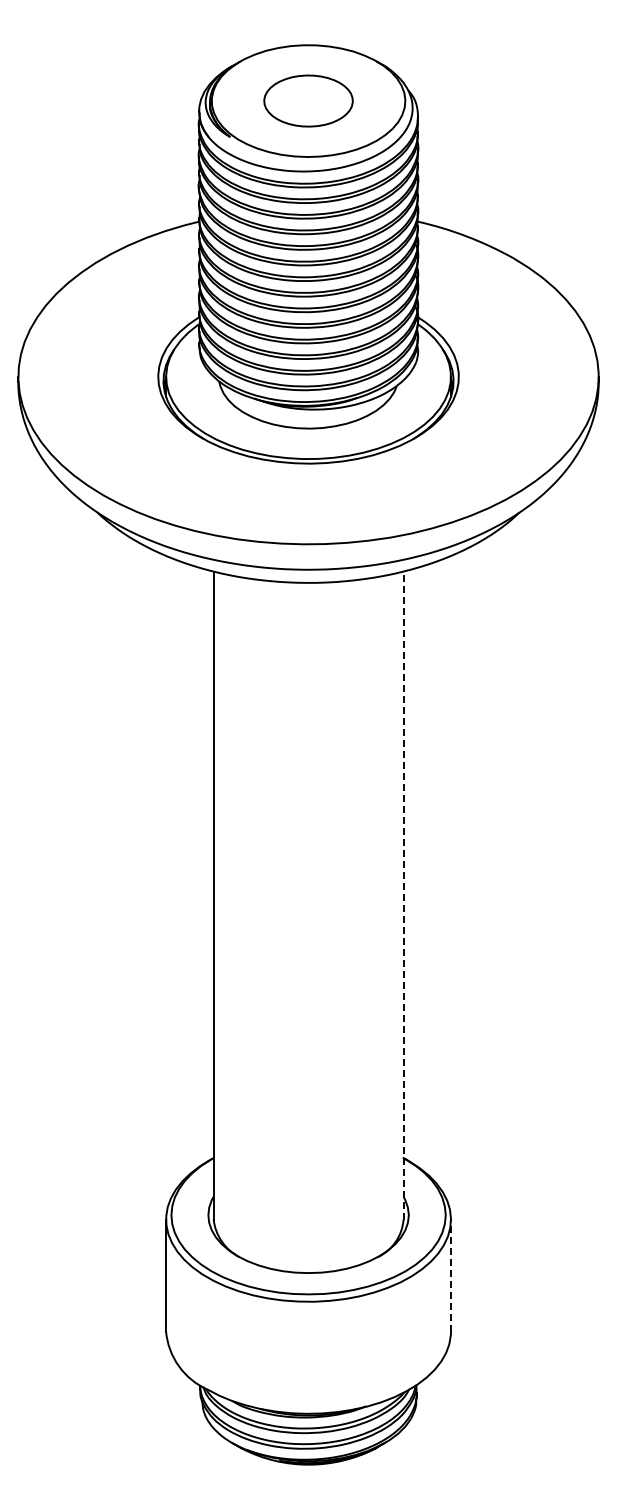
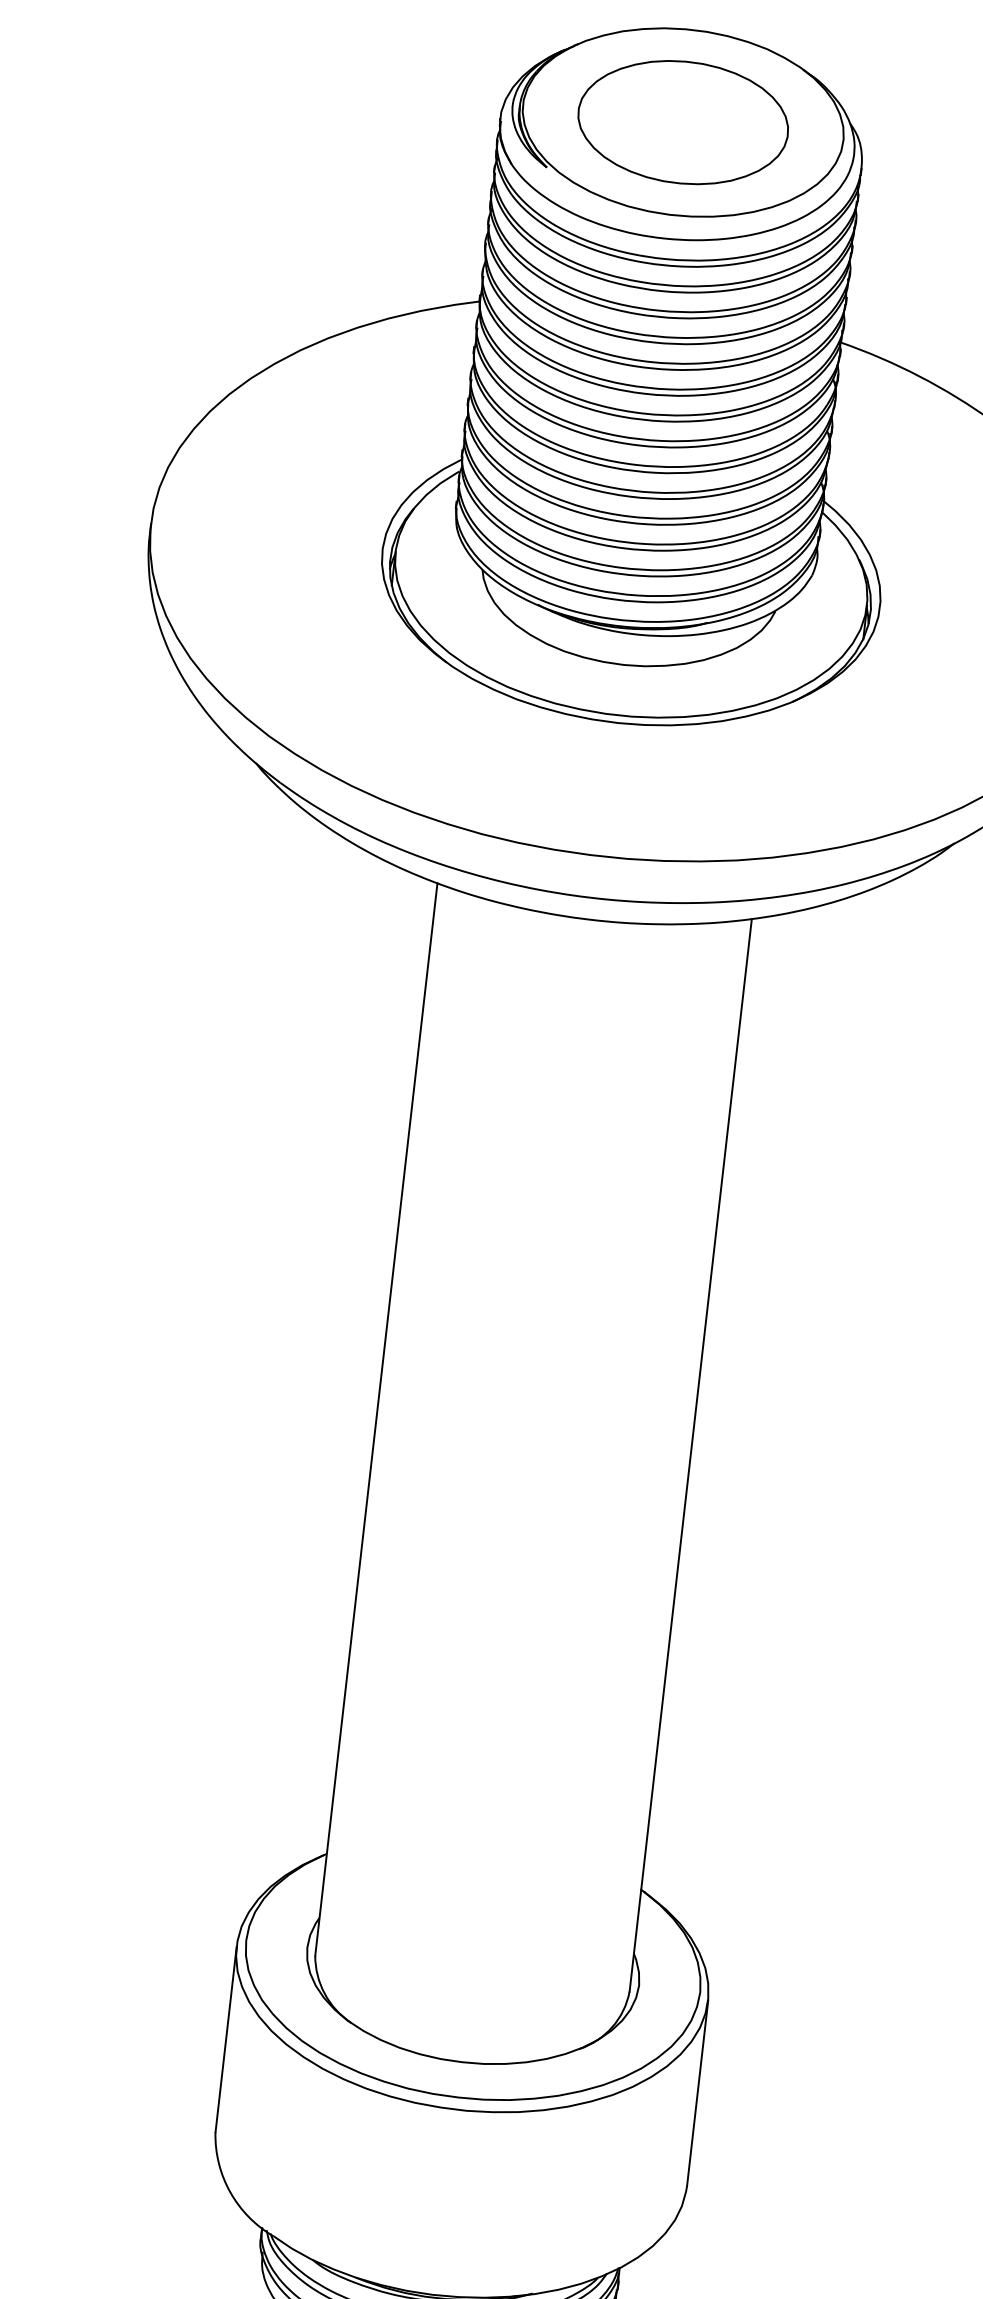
part: (308, 100) -> (683, 121), size x1.43
line: (403, 895) -> (690, 1455), dashed -> solid
line: (451, 1275) -> (698, 2093), dashed -> solid

